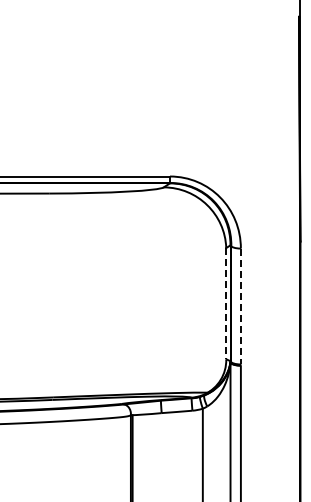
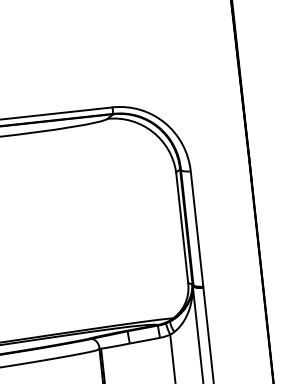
line: (226, 303) -> (182, 227), dashed -> solid
line: (240, 306) -> (196, 229), dashed -> solid

